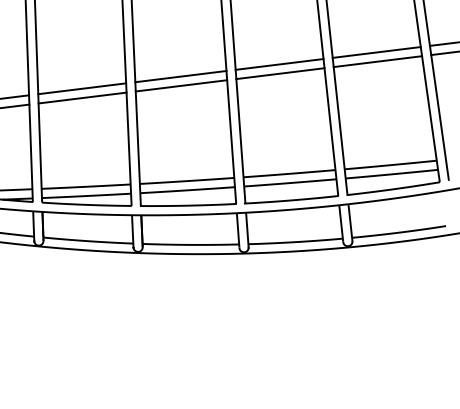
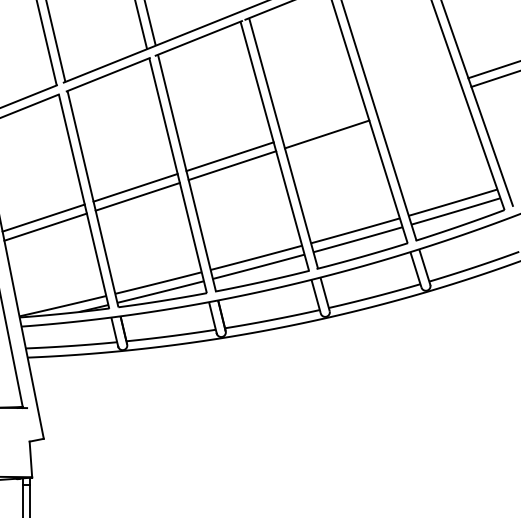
line: (376, 51) -> (417, 94), removed
line: (378, 61) -> (420, 103), removed
line: (279, 64) -> (324, 125), removed

